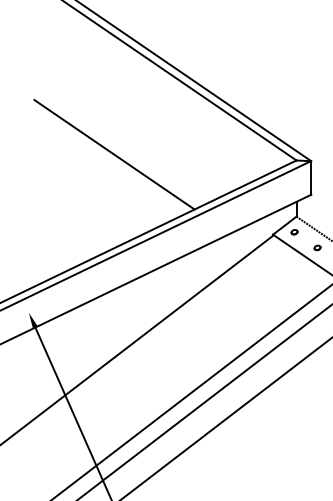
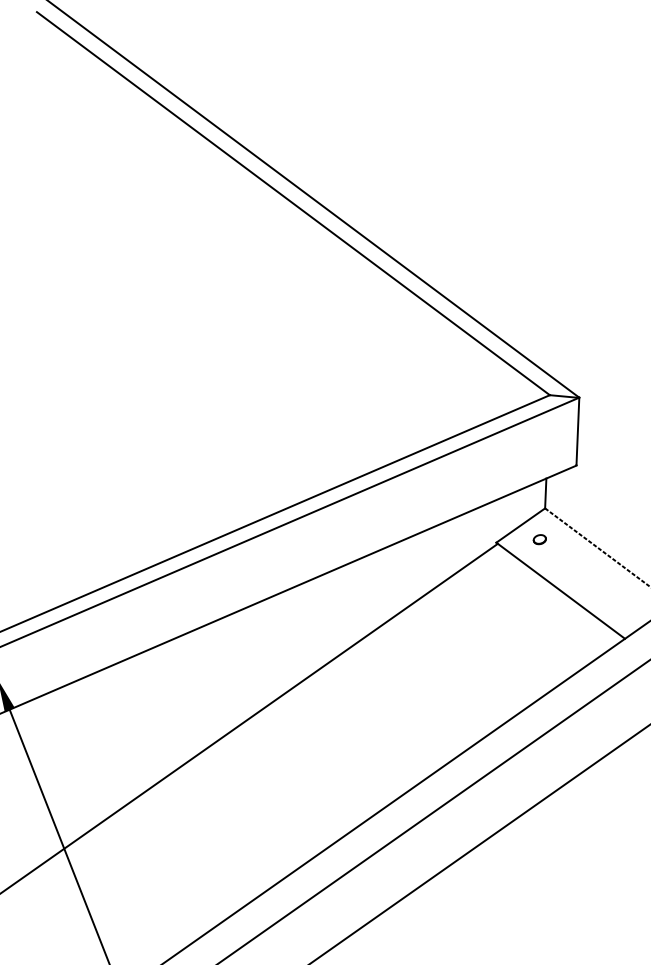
line: (114, 154) -> (183, 367), removed
part: (317, 247) -> (584, 572), removed

